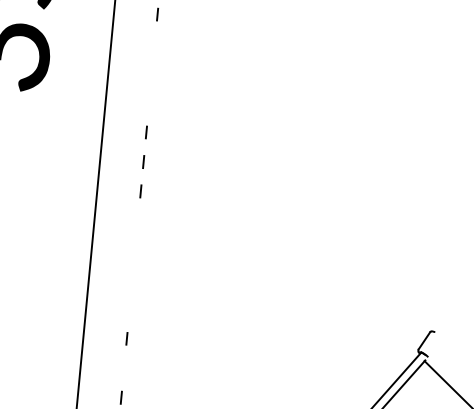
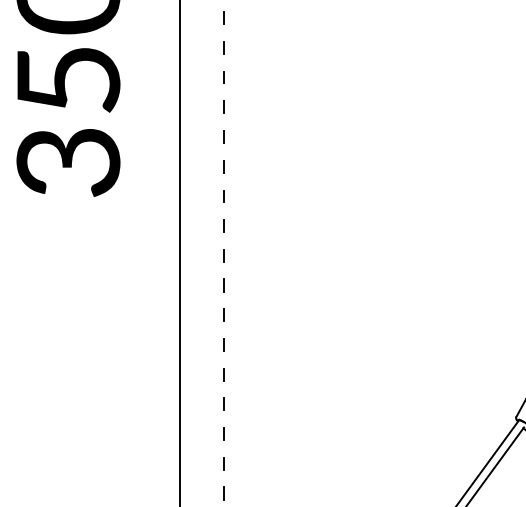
line: (154, 43) -> (223, 136), added
line: (151, 73) -> (223, 166), added
line: (148, 103) -> (223, 196), added
line: (137, 220) -> (223, 314), added
line: (135, 249) -> (223, 344), added
line: (132, 279) -> (223, 374), added
line: (129, 308) -> (223, 403), added
line: (123, 367) -> (223, 463), added

